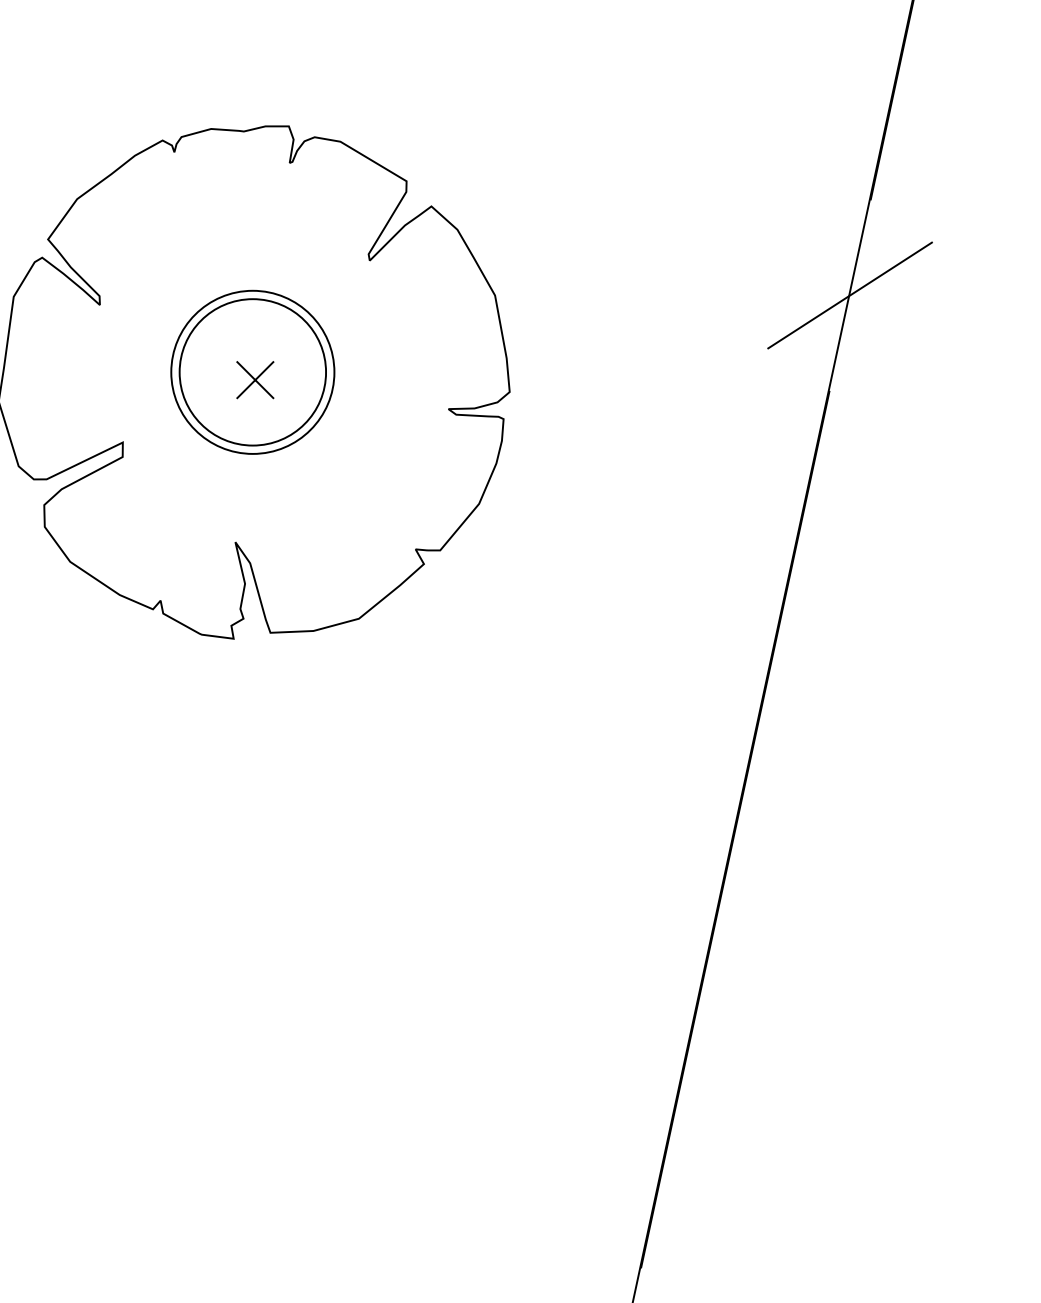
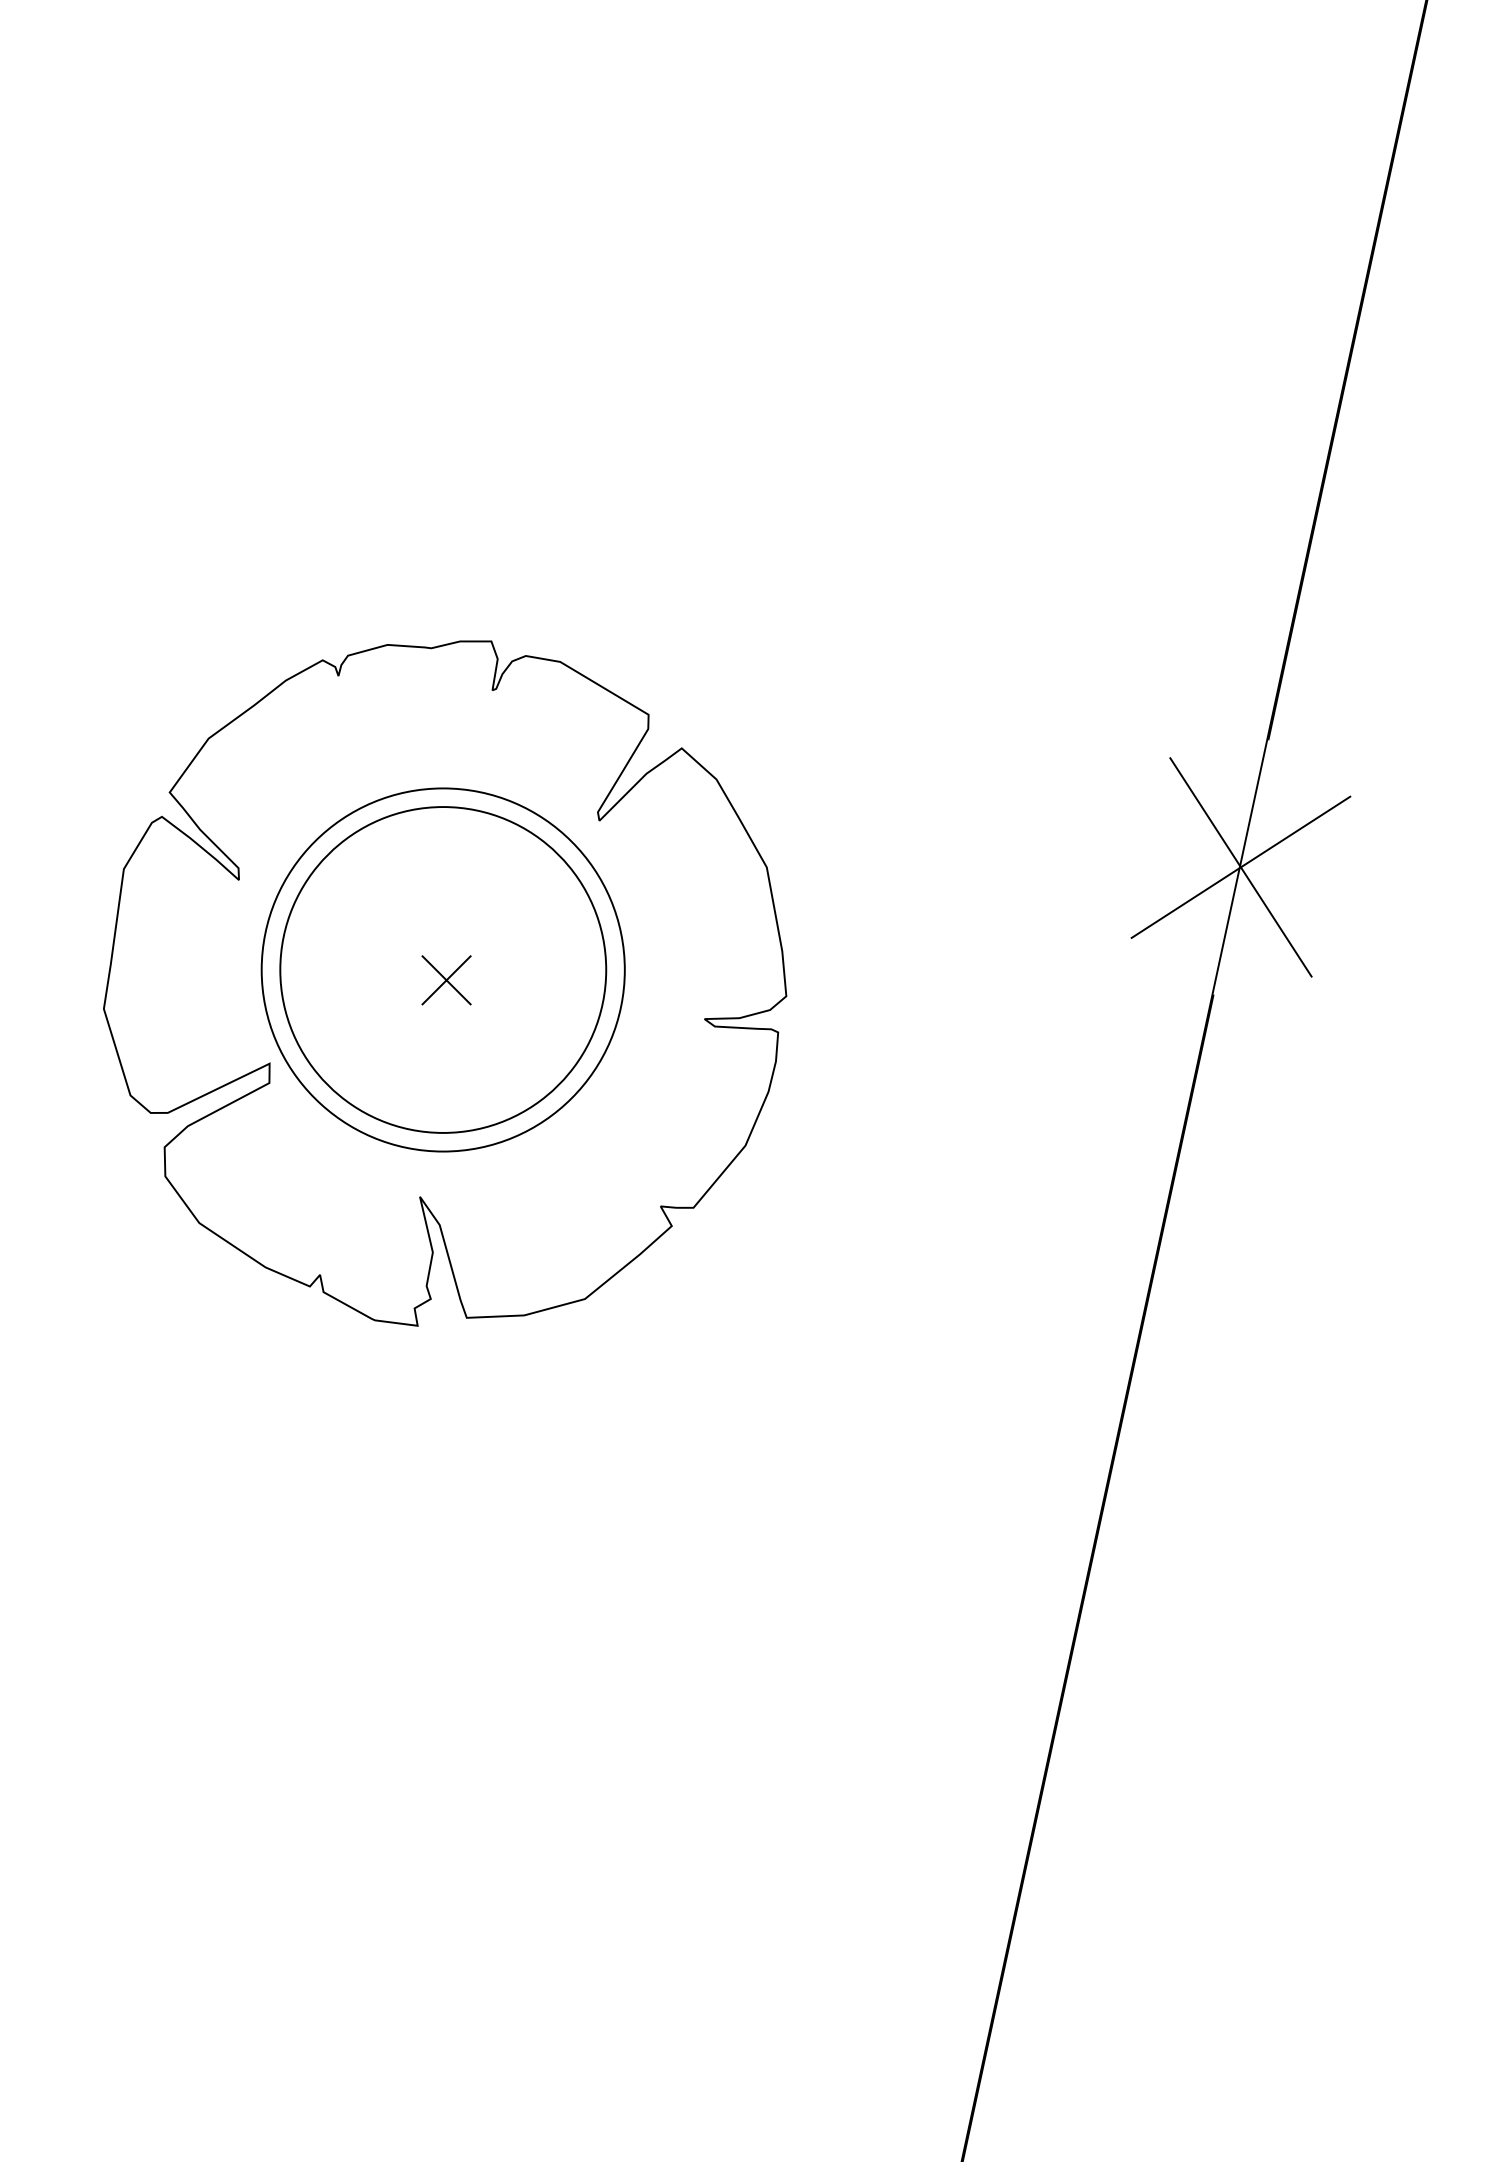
line: (849, 295) -> (1240, 867), added
circle: (252, 372) -> (442, 969), size x1.67
circle: (253, 372) -> (443, 969), size x1.67

